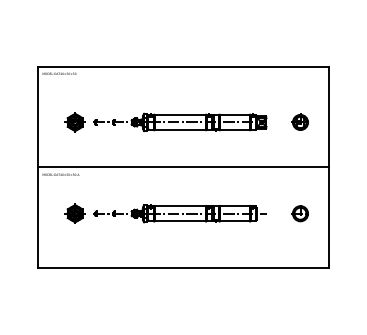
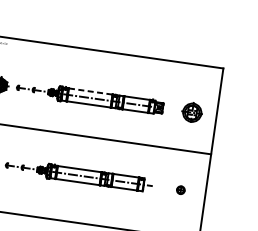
line: (180, 114) -> (90, 91), solid -> dashed
part: (299, 121) -> (191, 111), size x1.4
part: (299, 213) -> (180, 189), size x0.6

